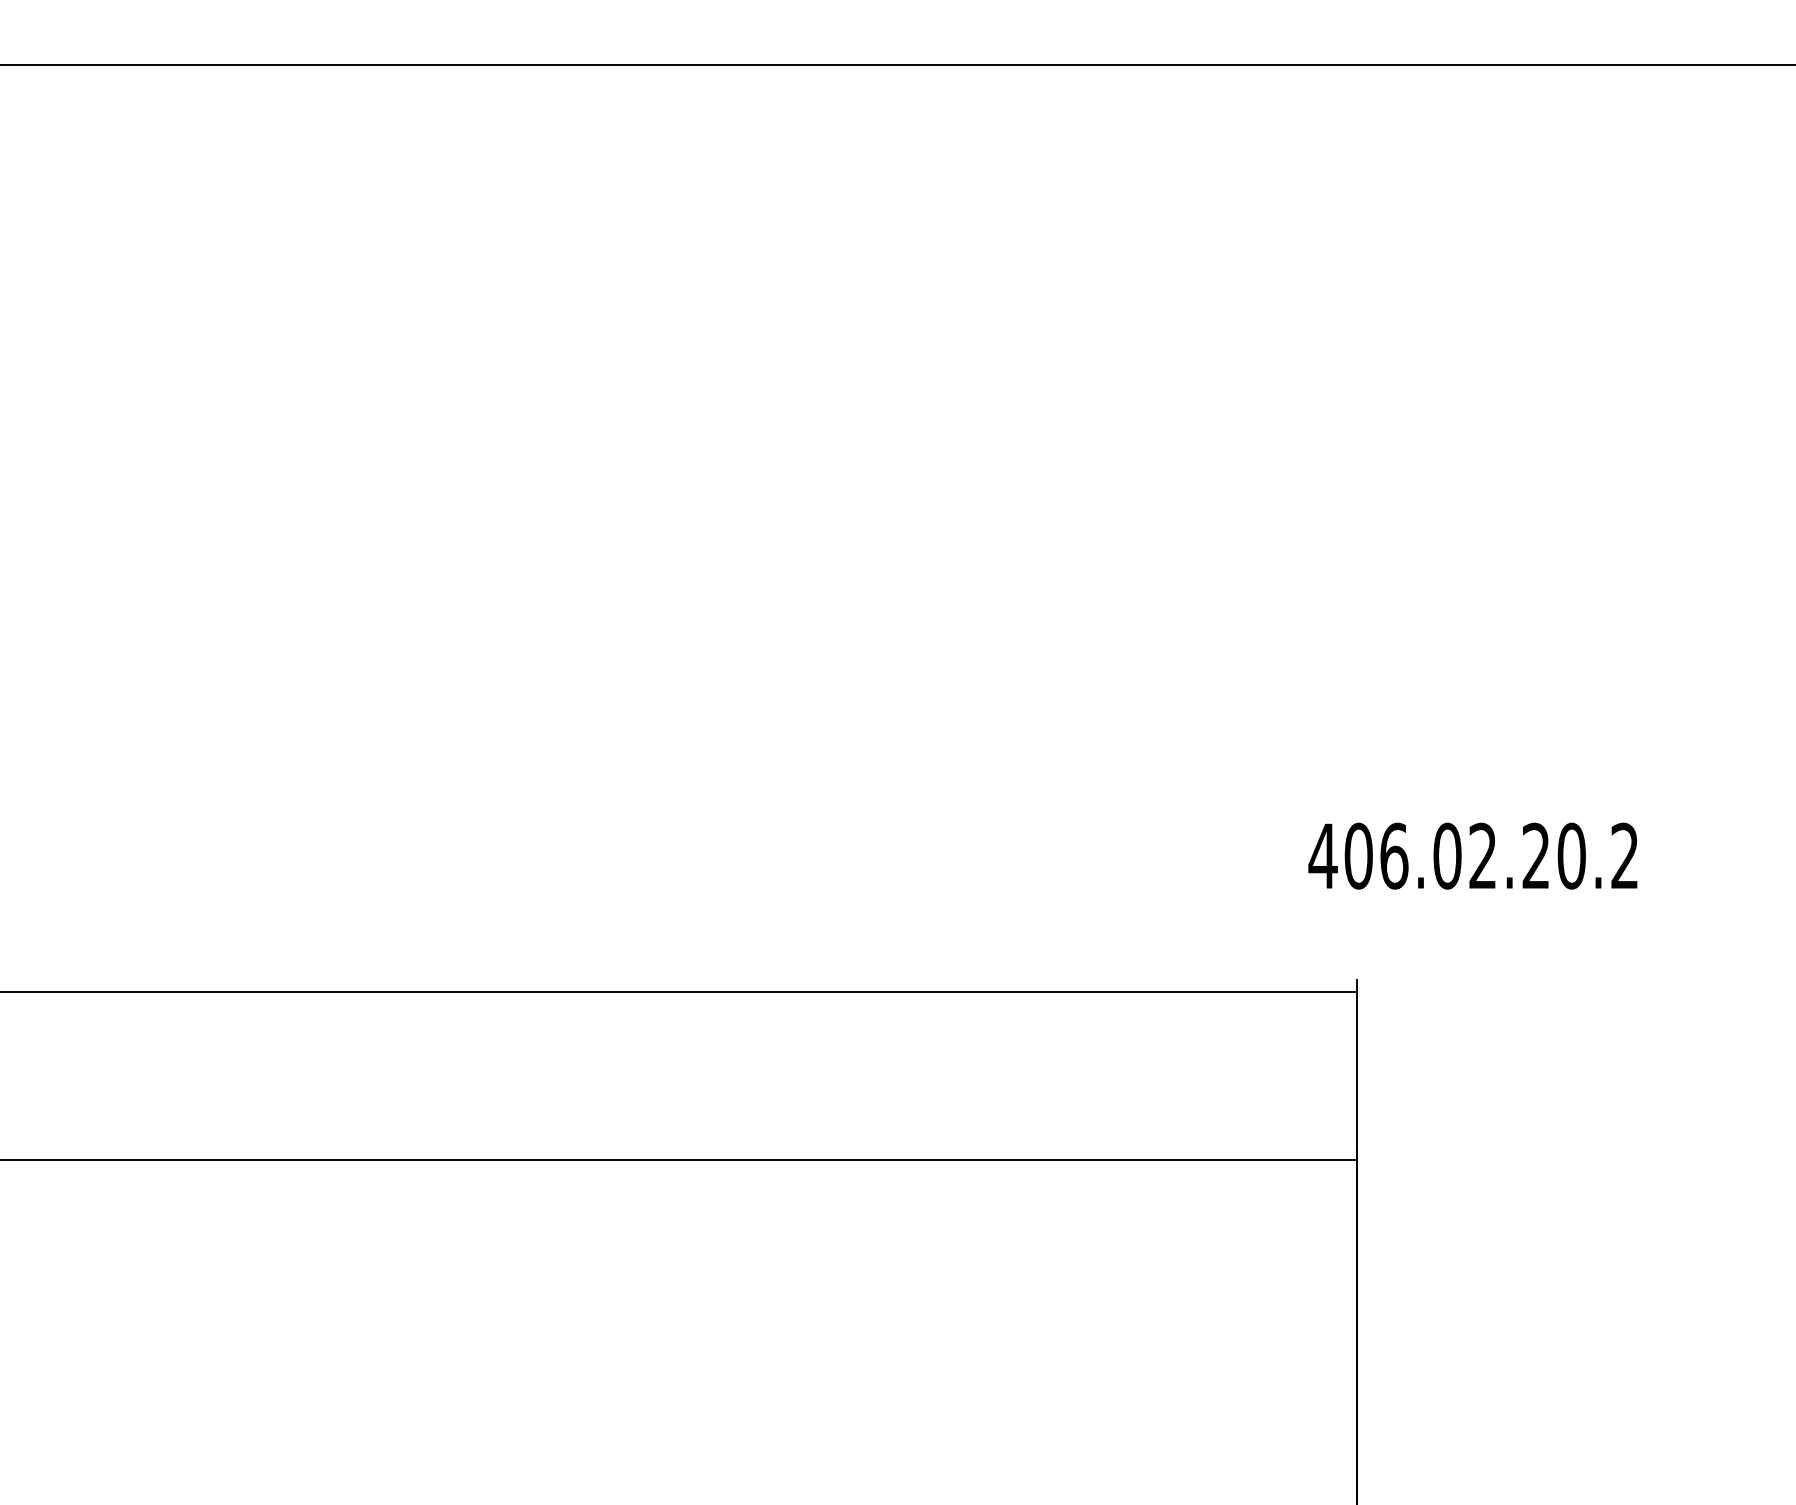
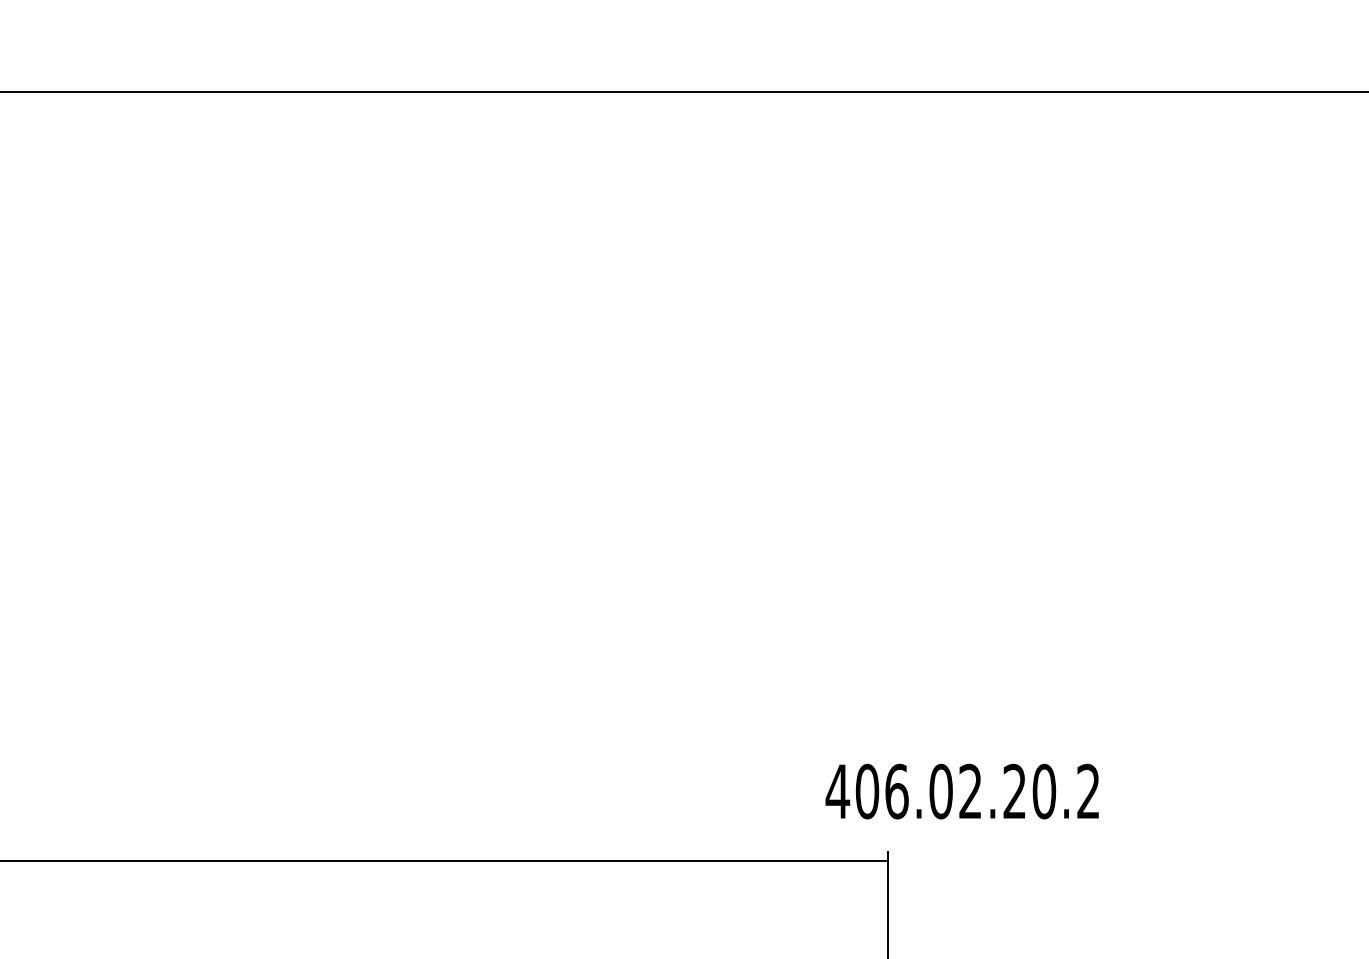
text: (1472, 855) -> (961, 791), moved

